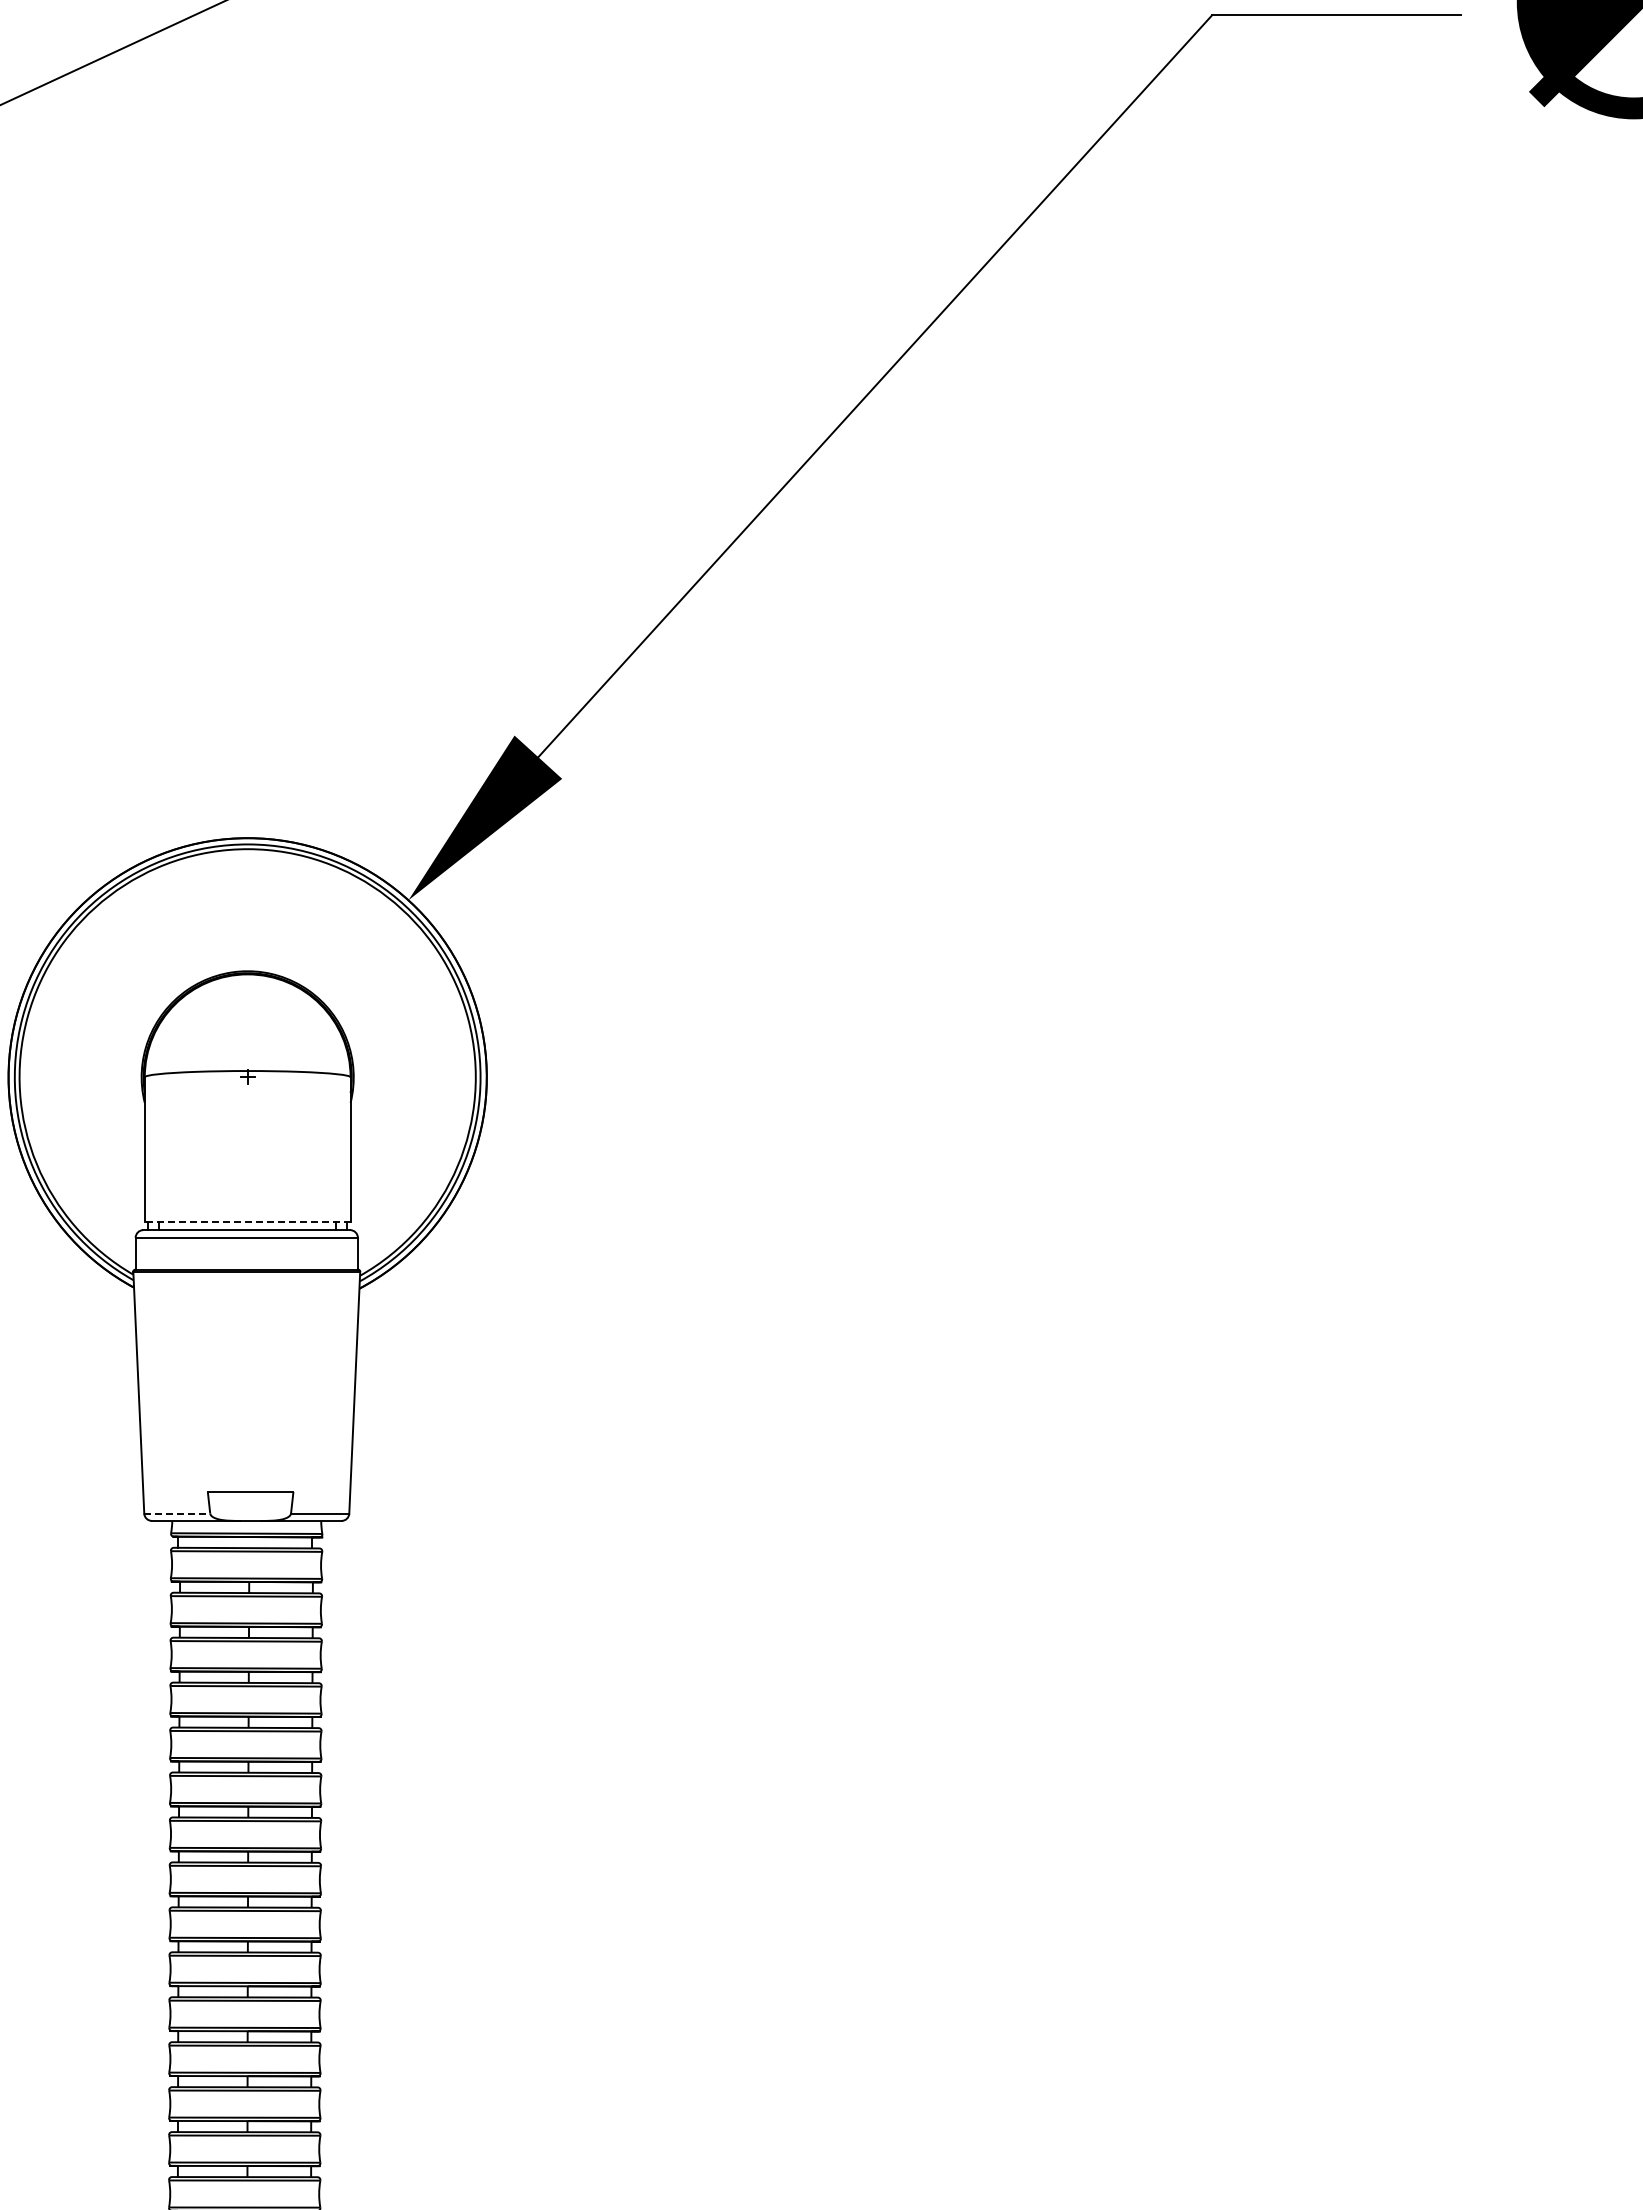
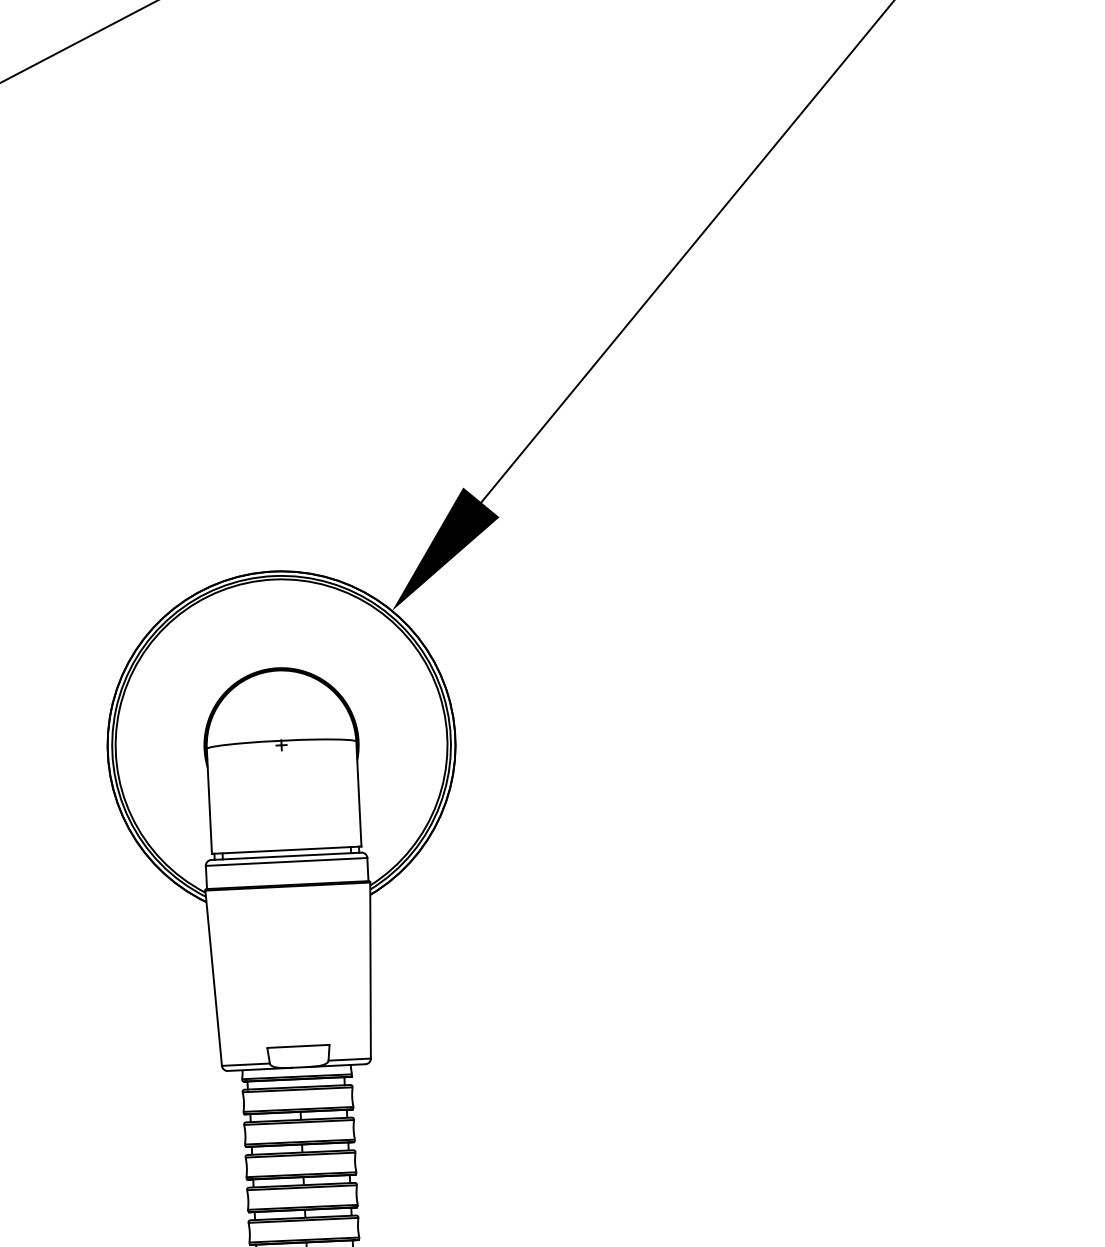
line: (247, 1221) -> (286, 850), dashed -> solid
line: (177, 1513) -> (246, 1064), dashed -> solid

